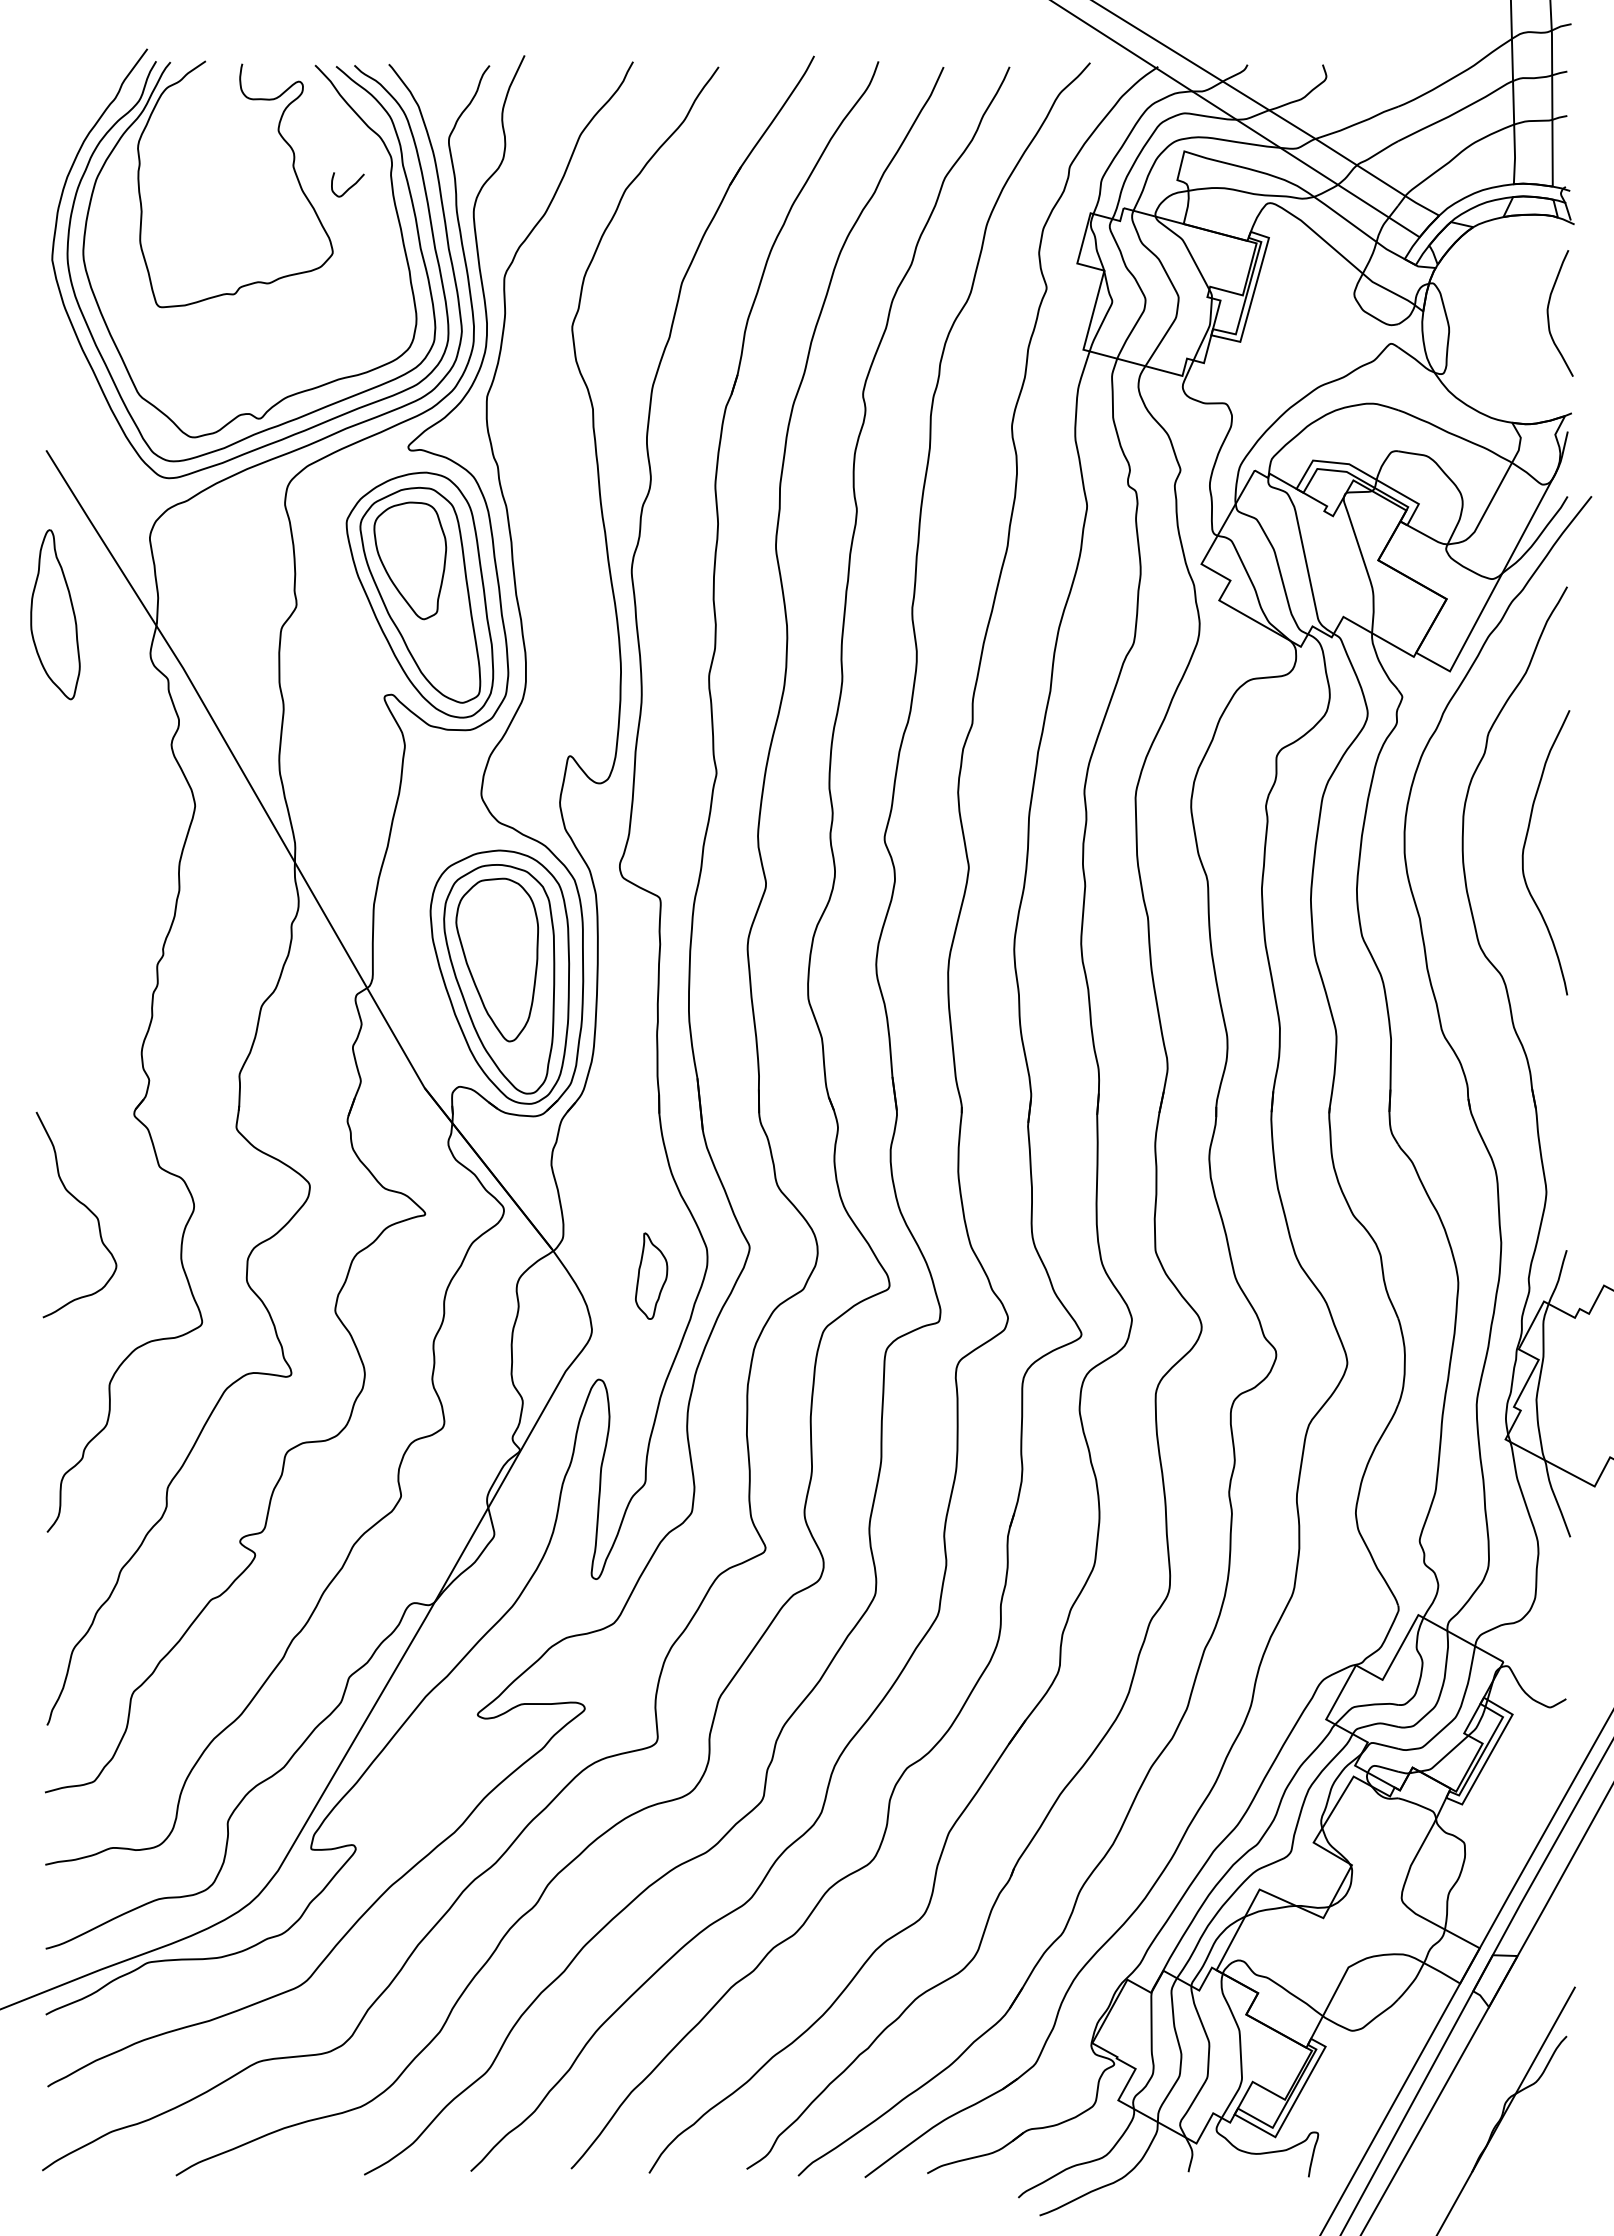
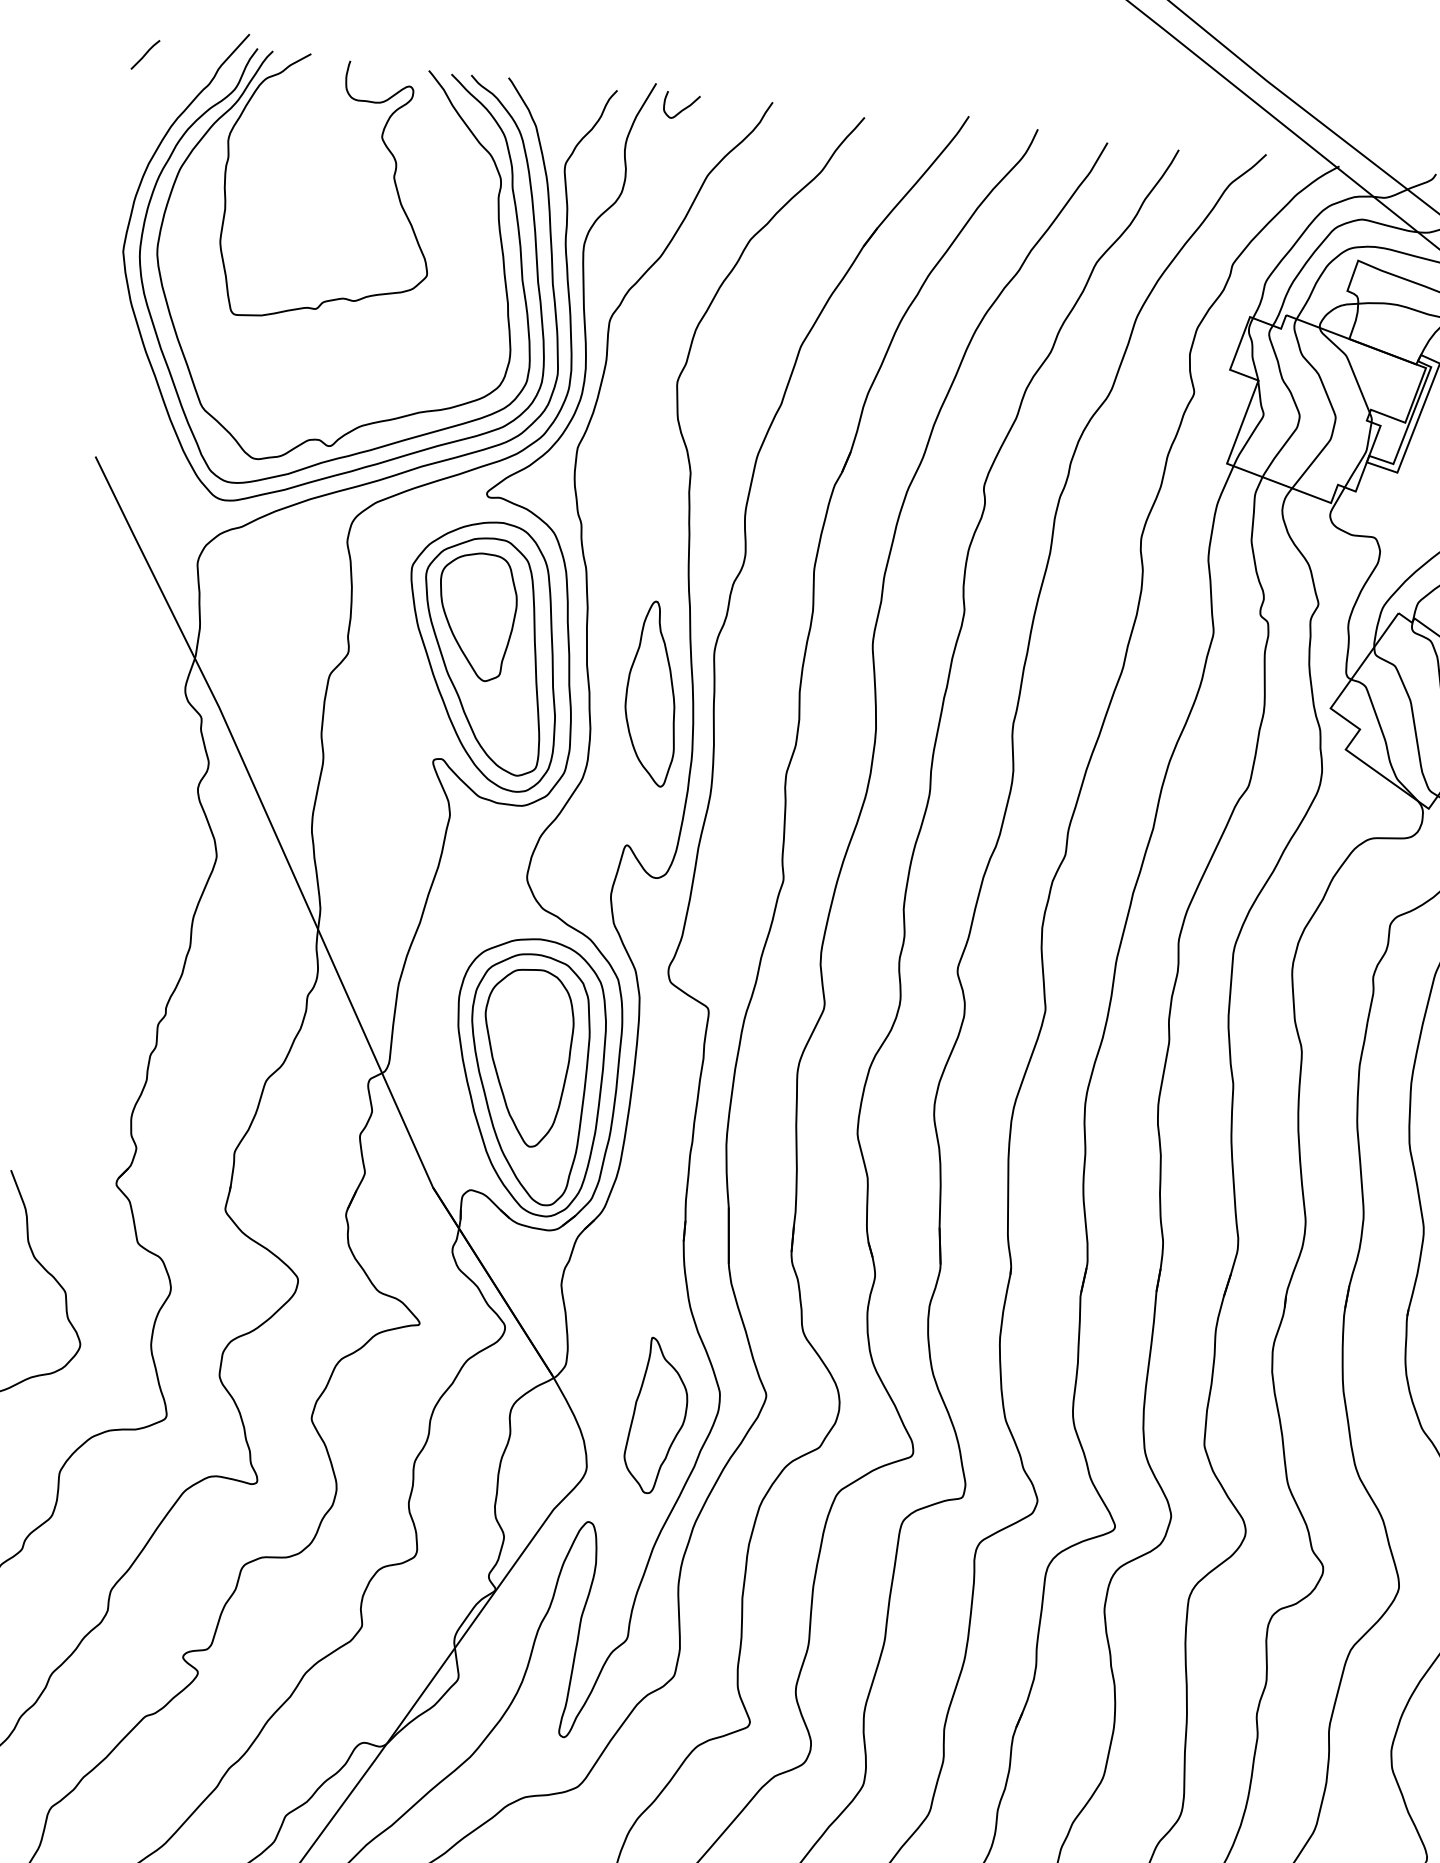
line: (53, 77) -> (144, 54), added
curve: (350, 186) -> (684, 108), moved
part: (55, 614) -> (653, 693), moved
part: (651, 1275) -> (657, 1415), size x1.67

